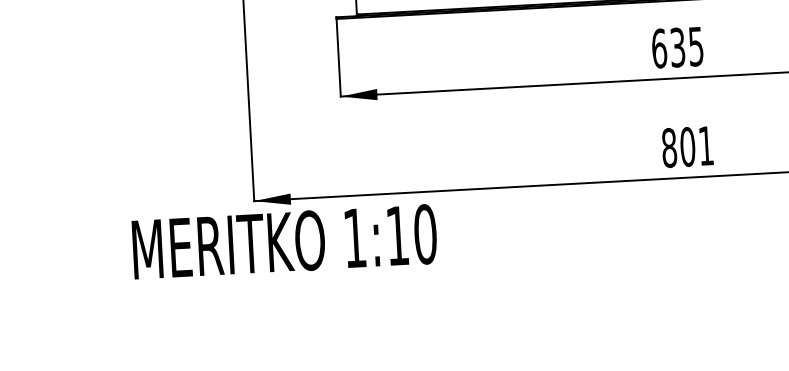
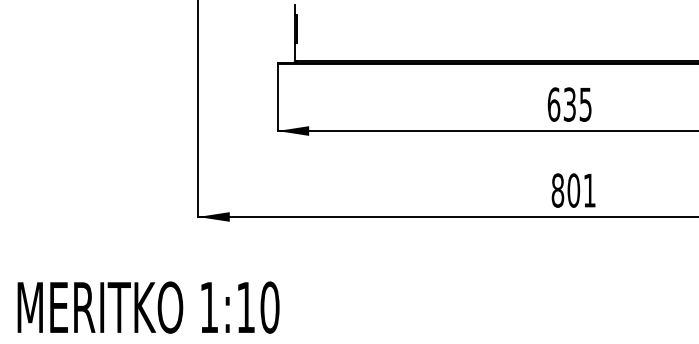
text: (284, 241) -> (148, 307), moved

